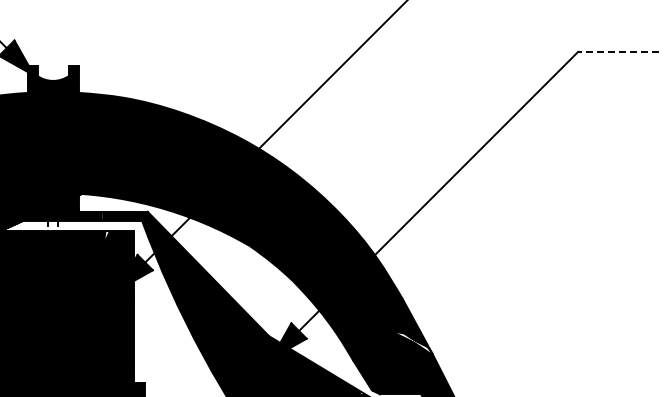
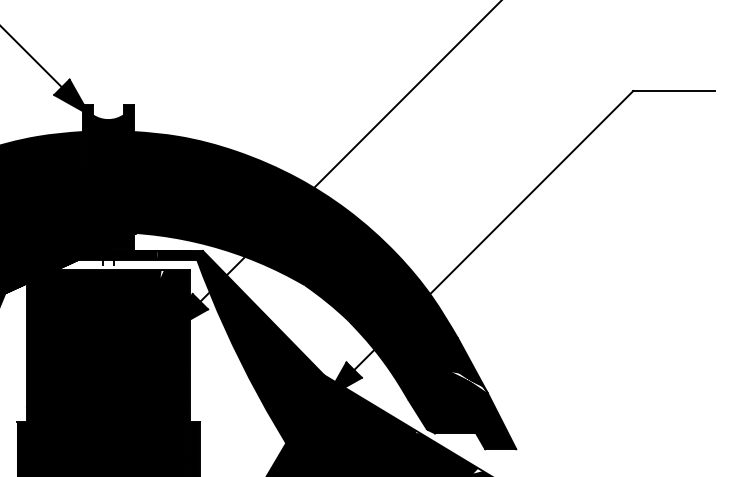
line: (618, 52) -> (673, 91), dashed -> solid

